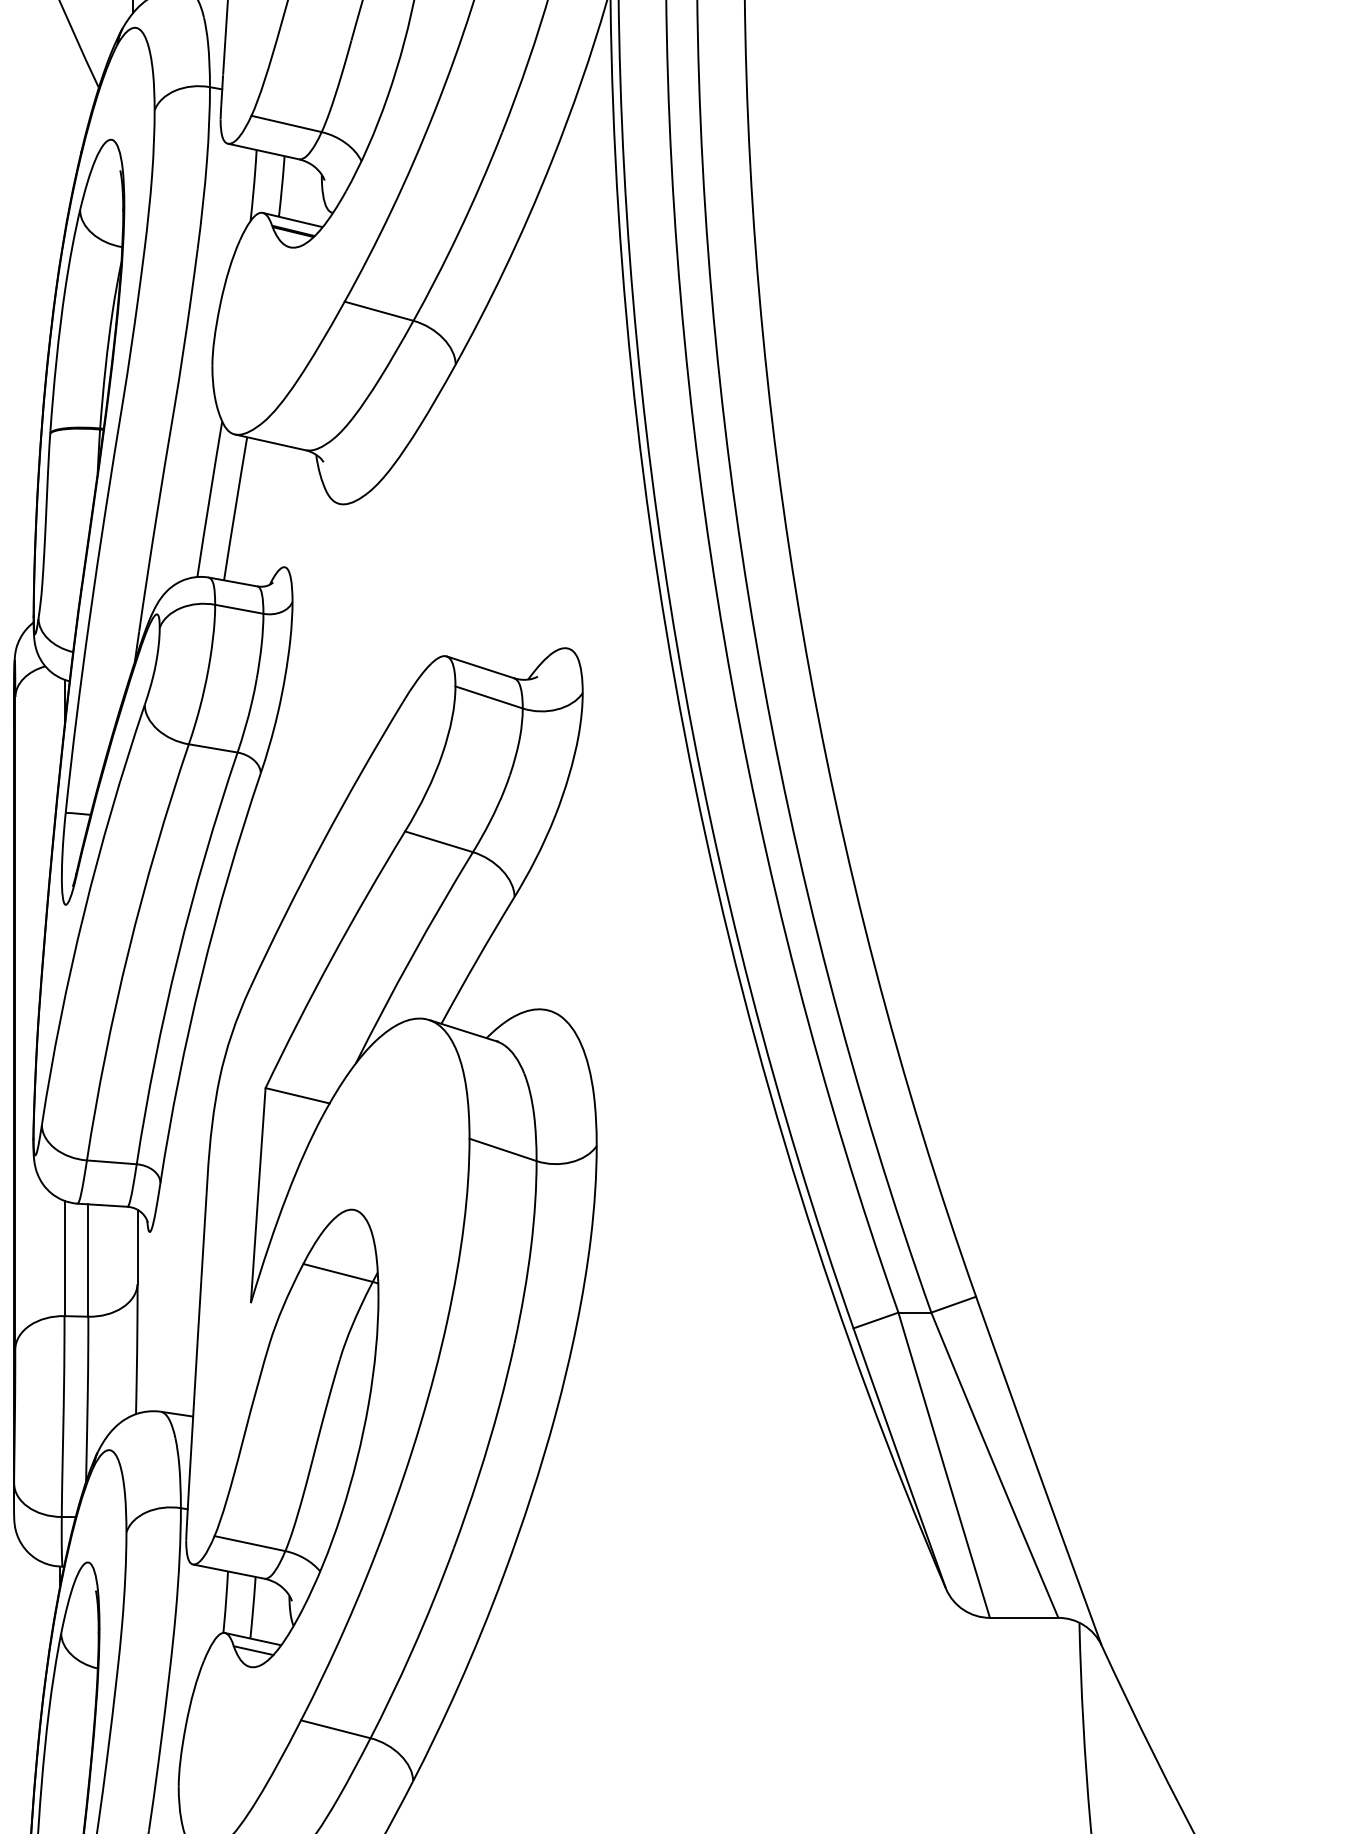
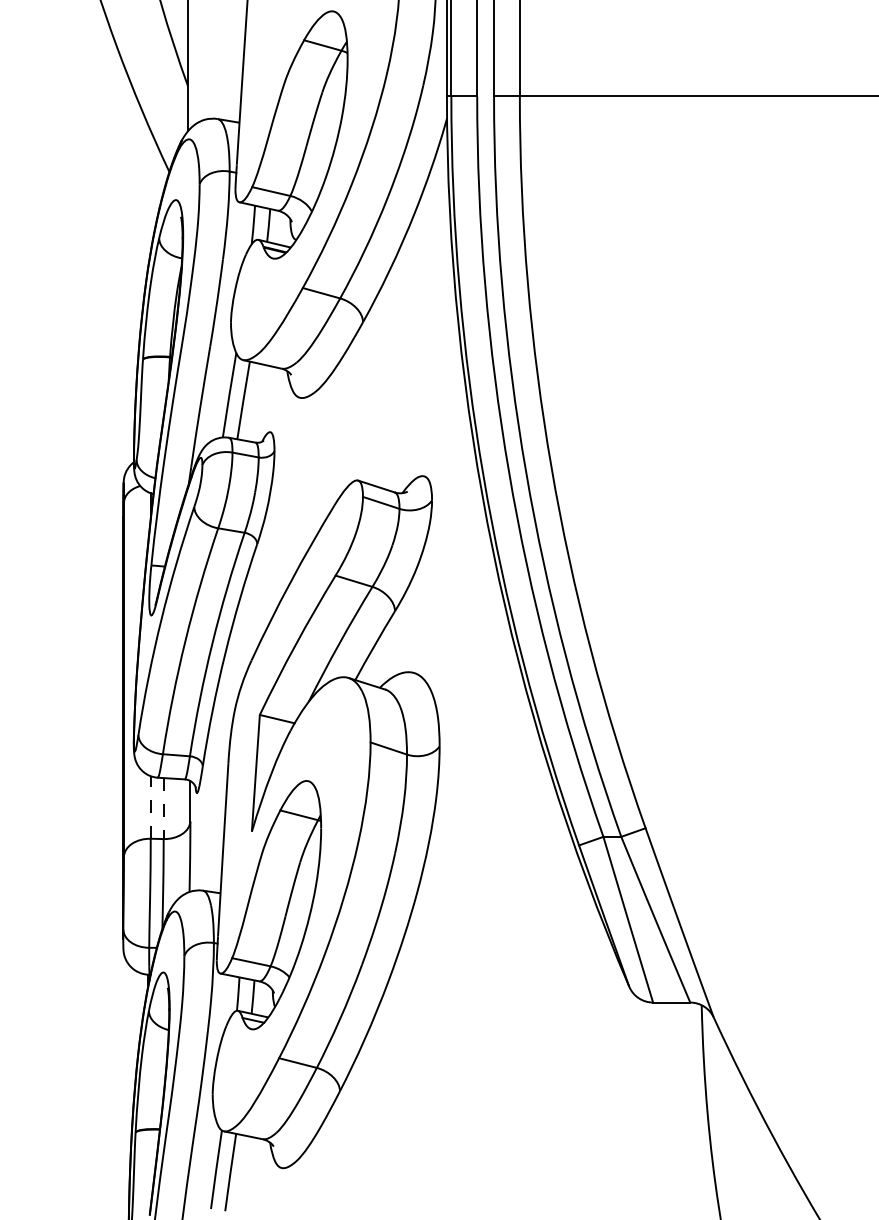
line: (64, 1256) -> (150, 806), solid -> dashed
line: (88, 1262) -> (163, 809), solid -> dashed

